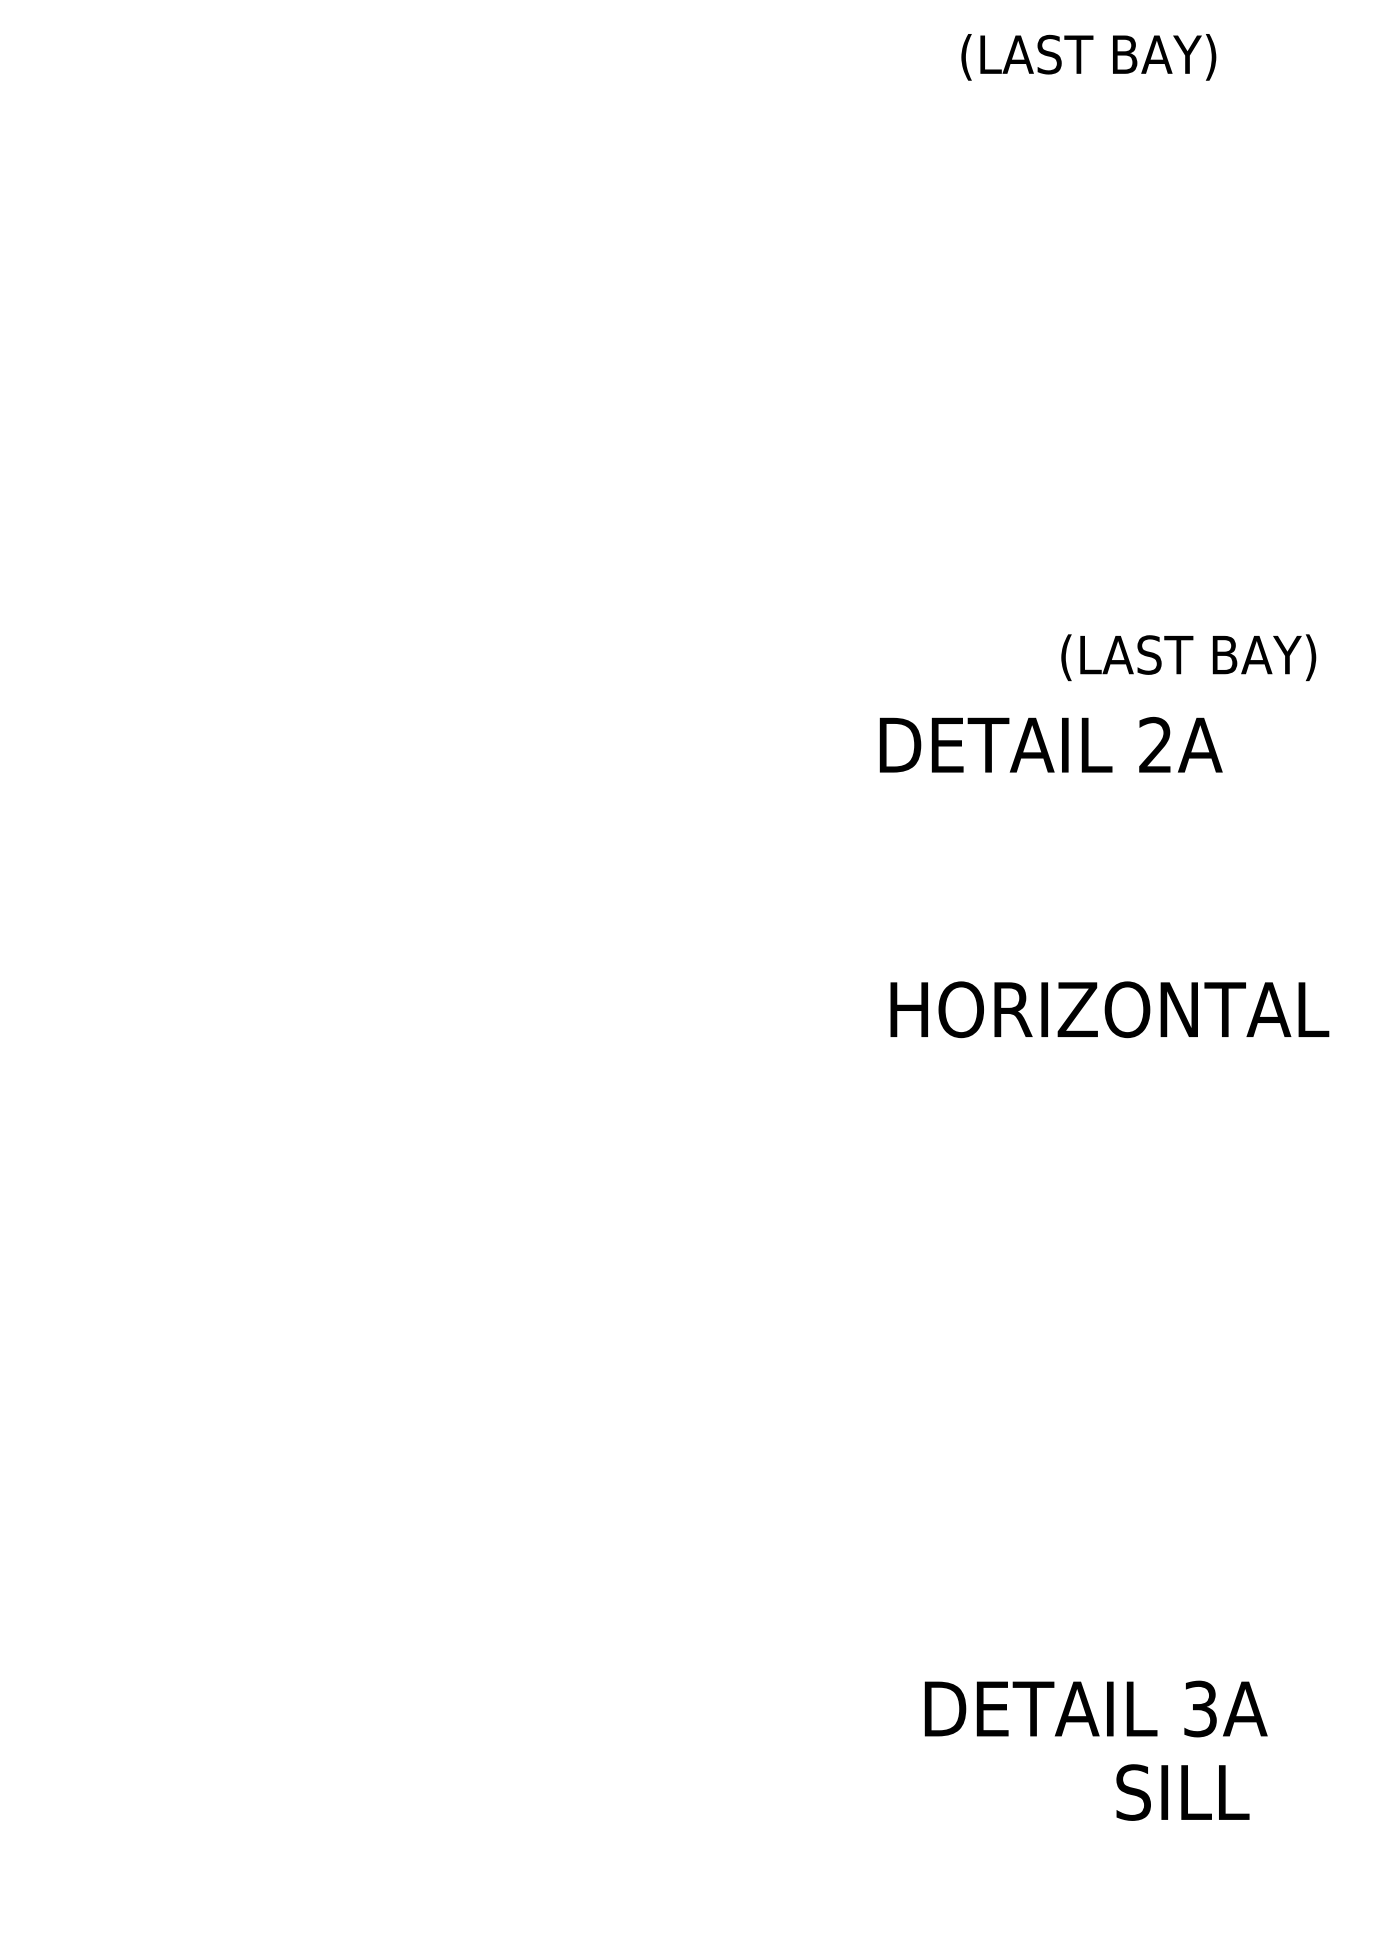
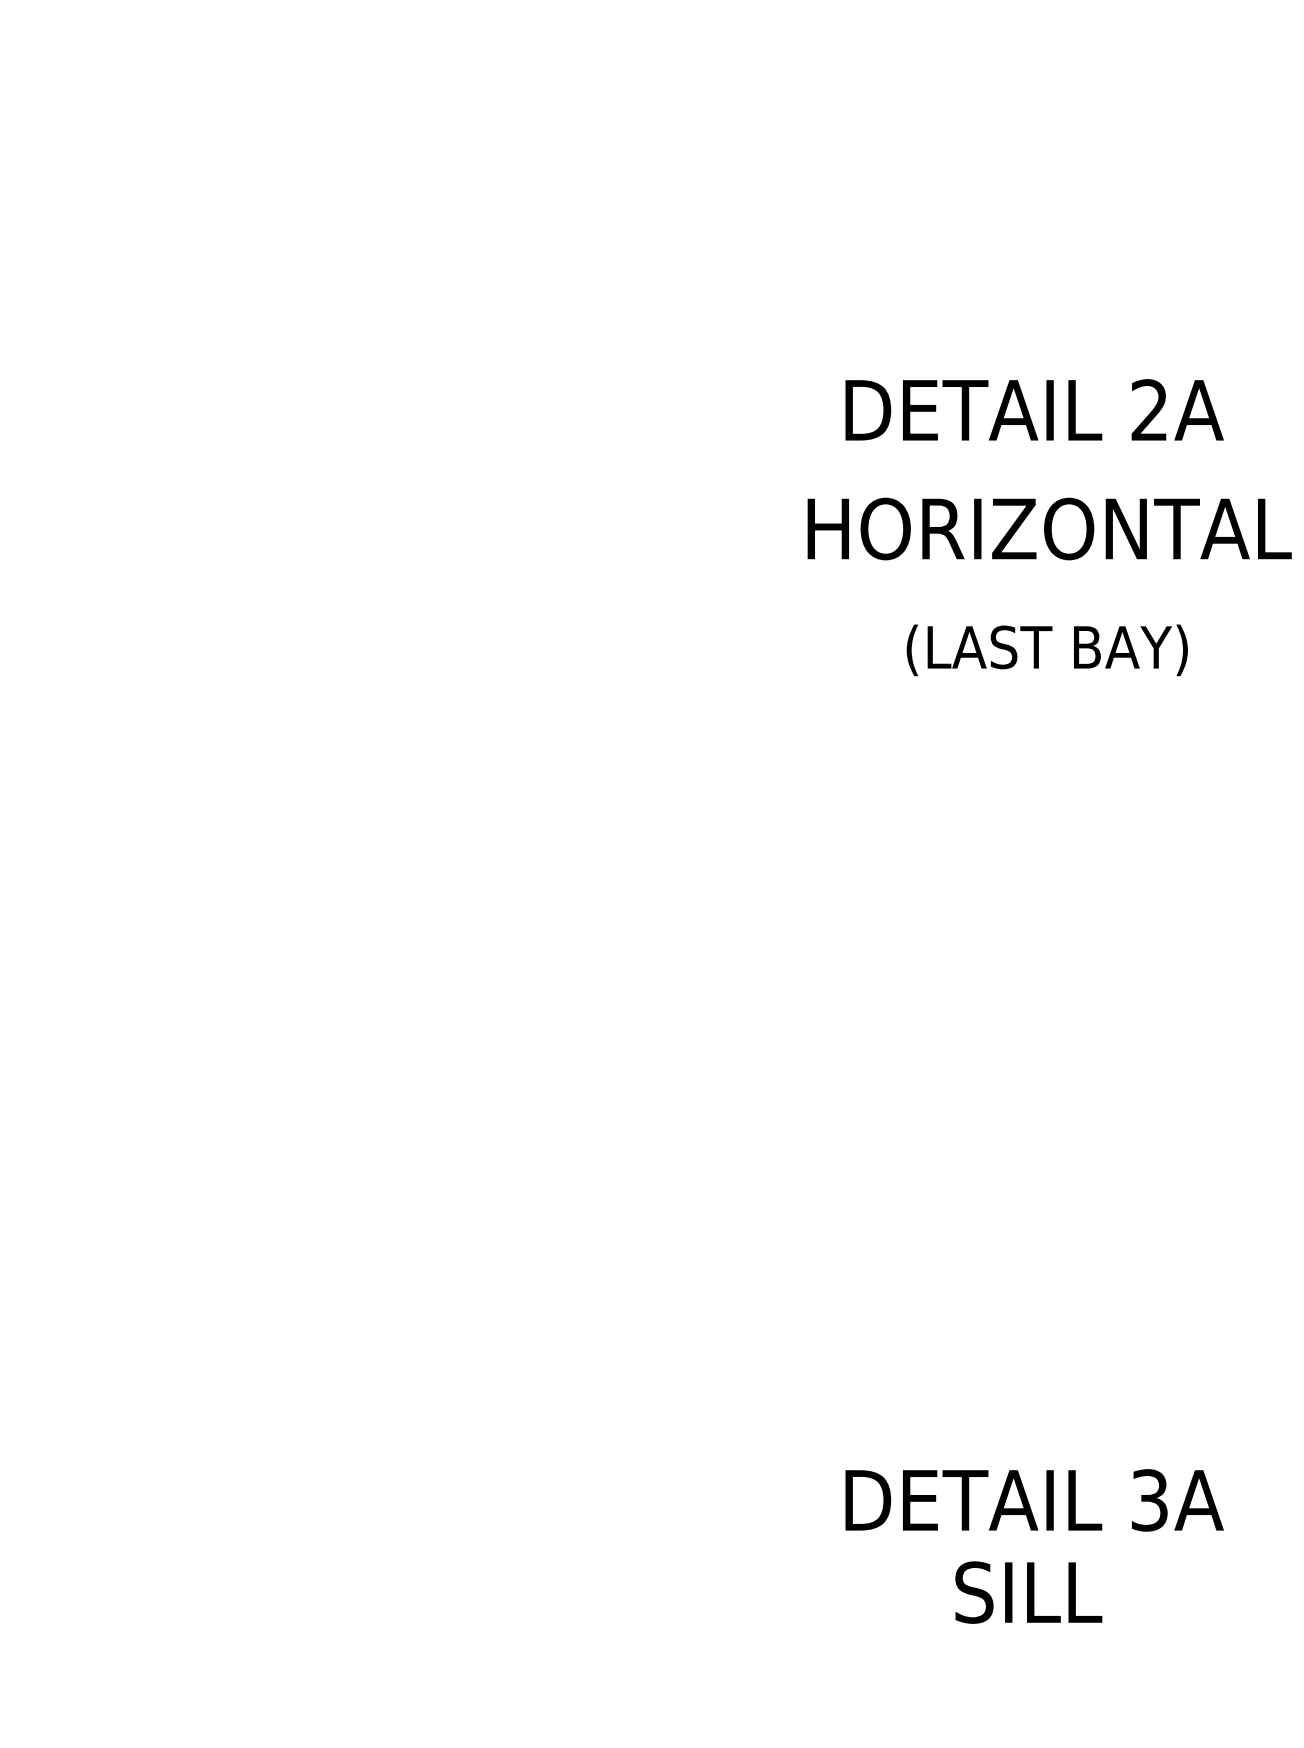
text: (1188, 657) -> (1047, 650), moved
text: (1050, 744) -> (1033, 409), moved
text: (1109, 1009) -> (1049, 528), moved
text: (1182, 1792) -> (1028, 1592), moved

